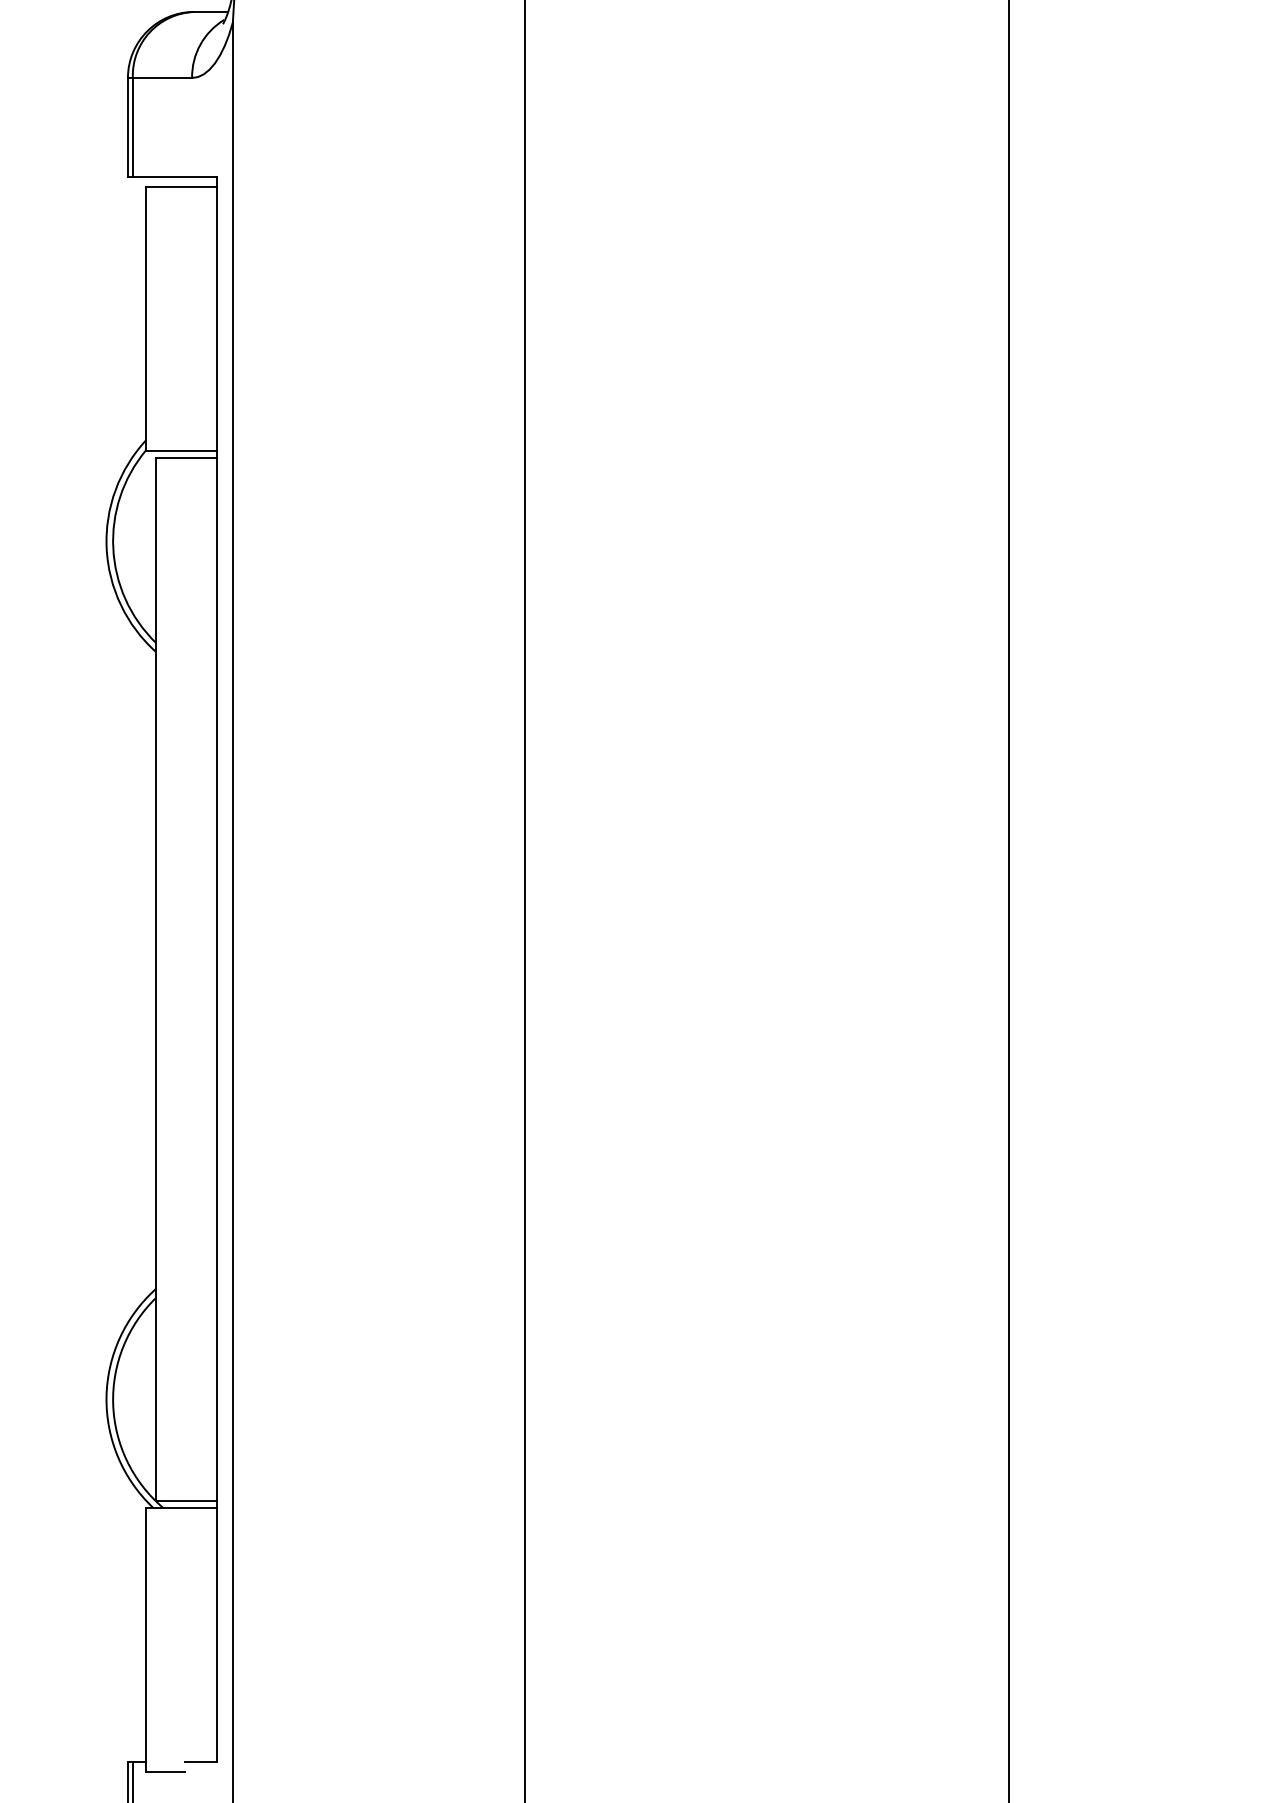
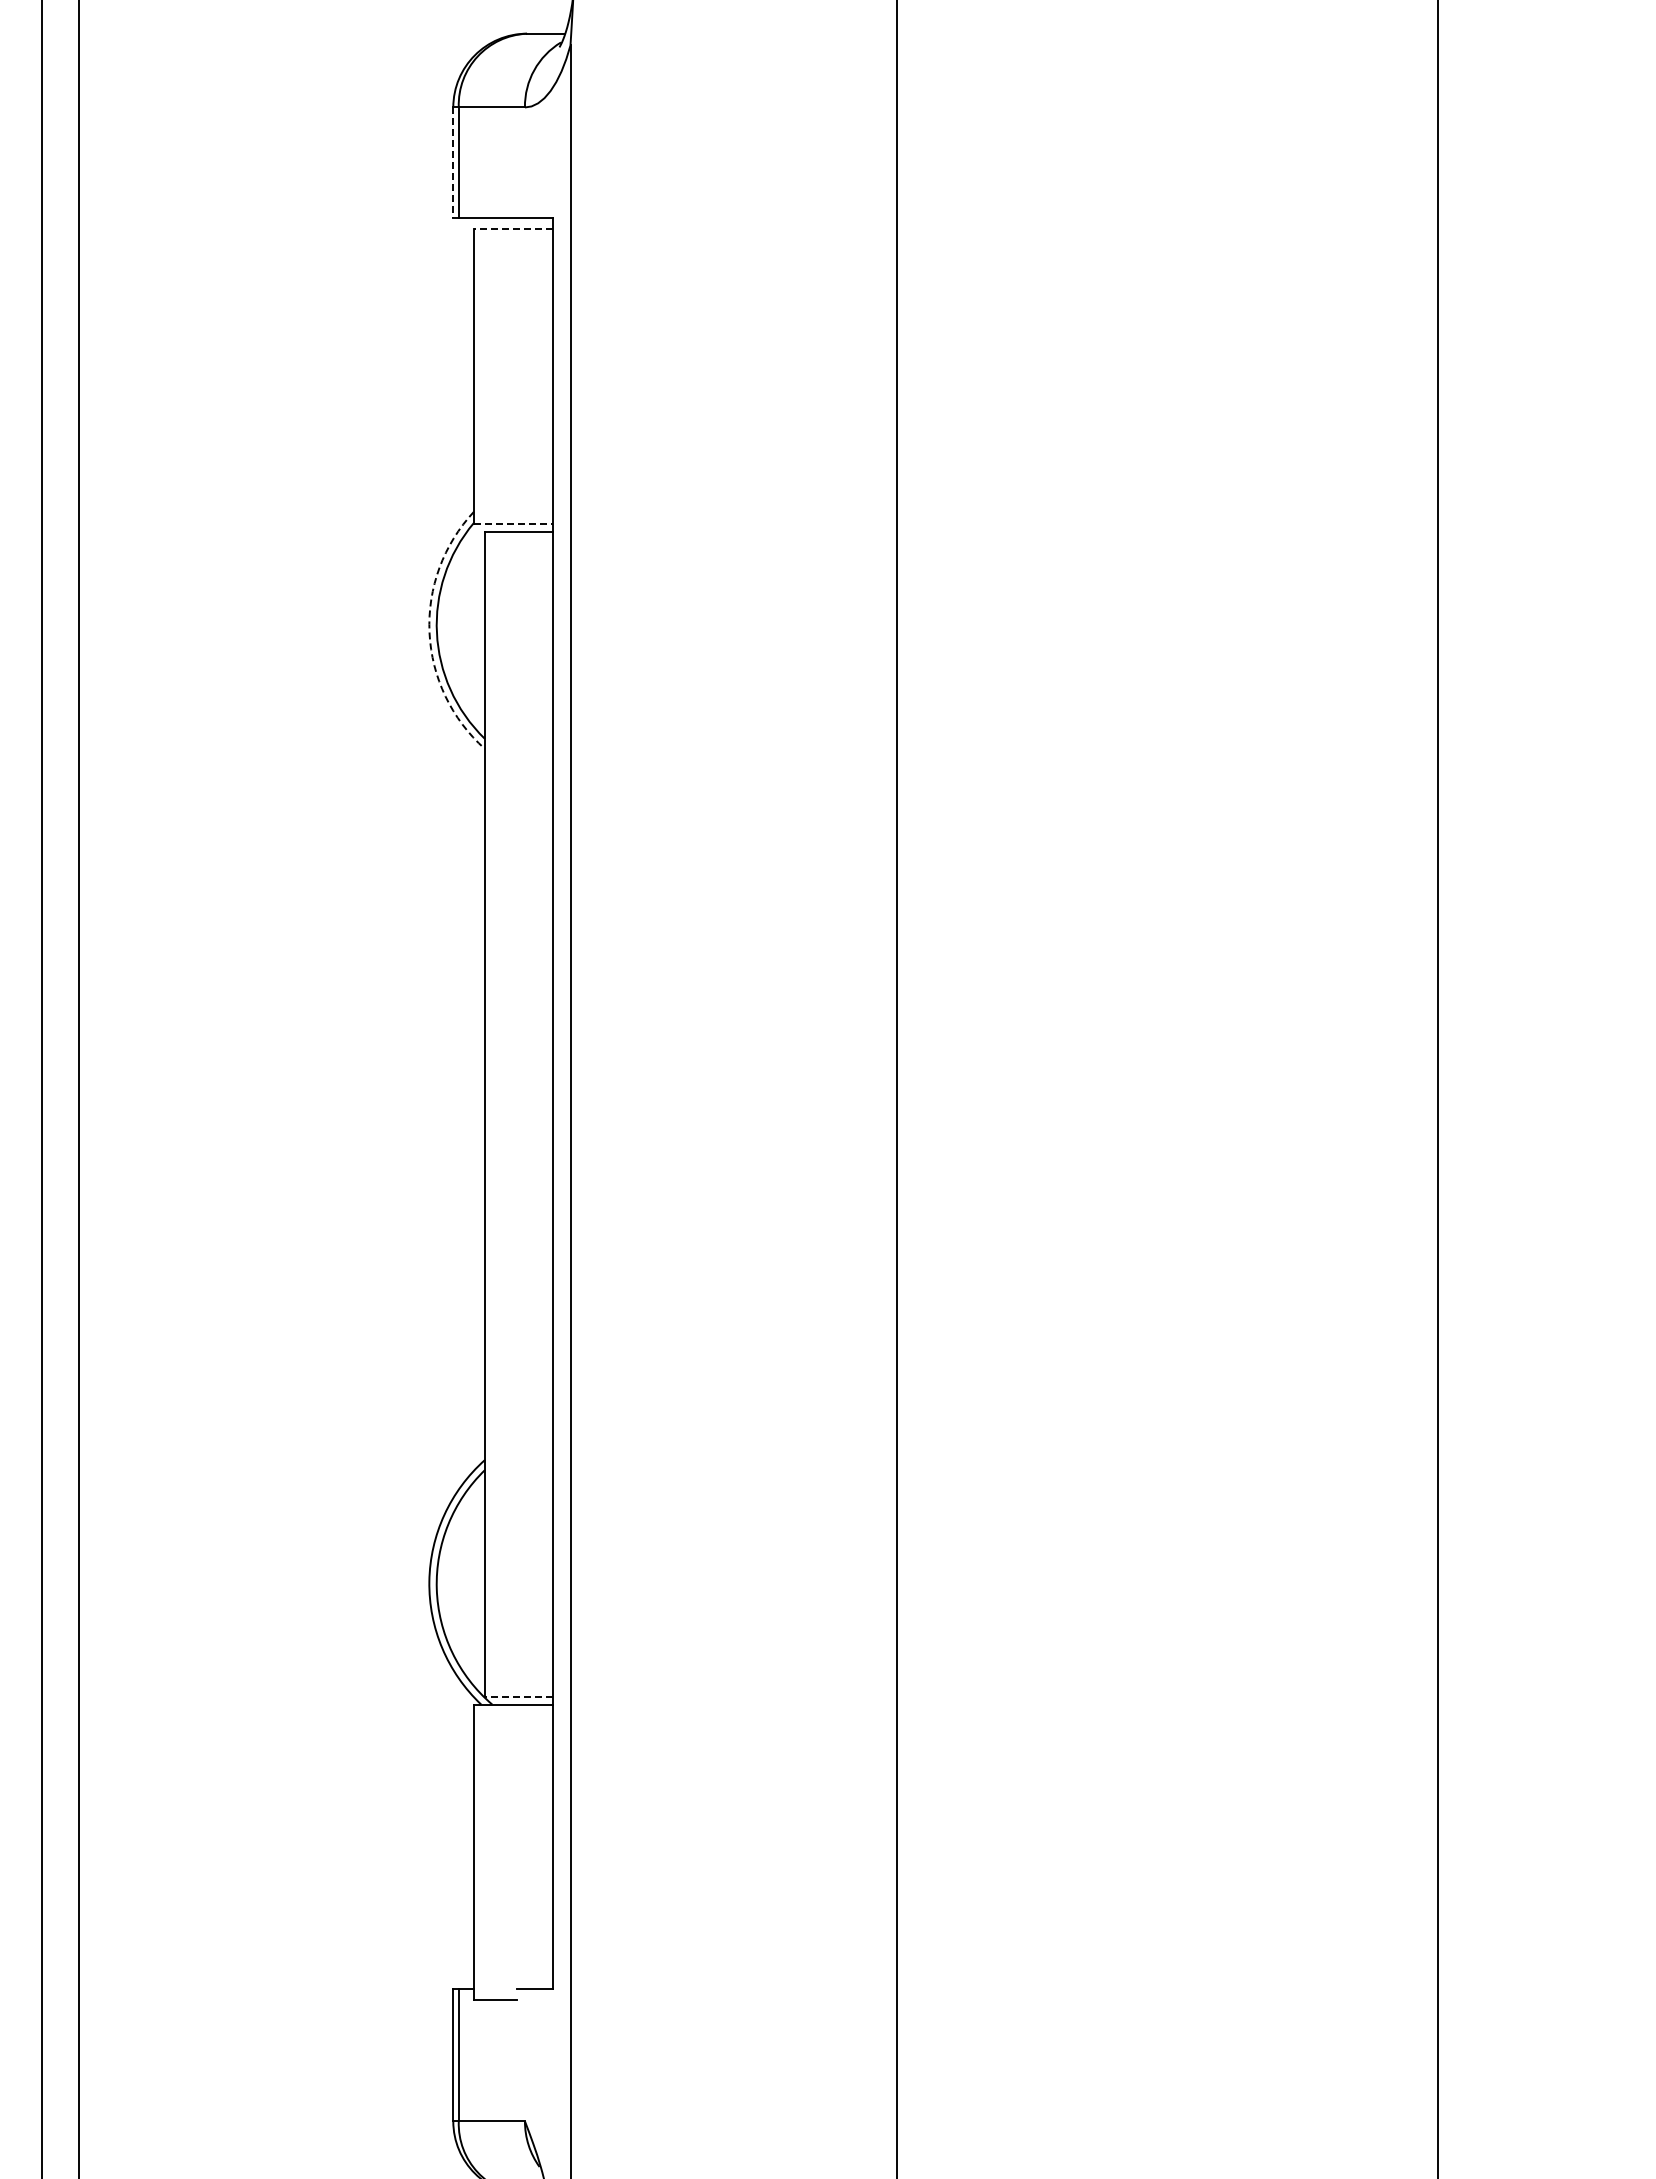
line: (128, 128) -> (453, 163), solid -> dashed
line: (180, 187) -> (512, 229), solid -> dashed
line: (181, 451) -> (513, 524), solid -> dashed
arc: (106, 547) -> (429, 632), solid -> dashed
line: (186, 1501) -> (518, 1697), solid -> dashed

